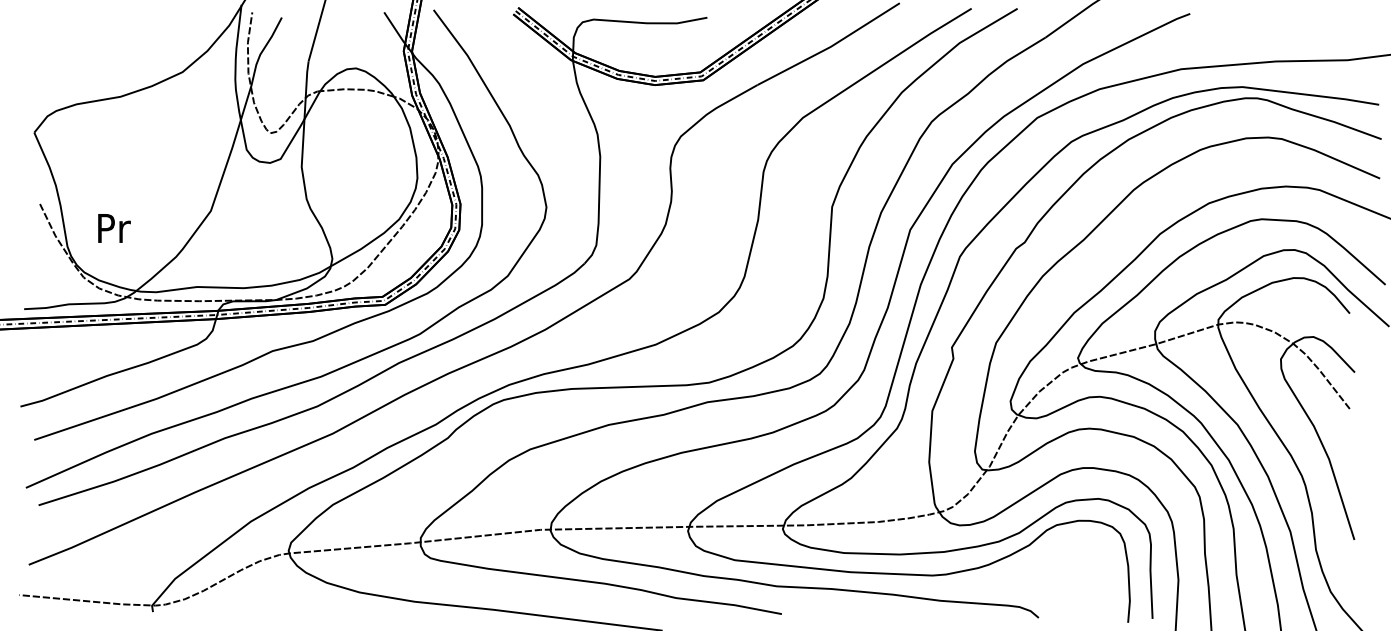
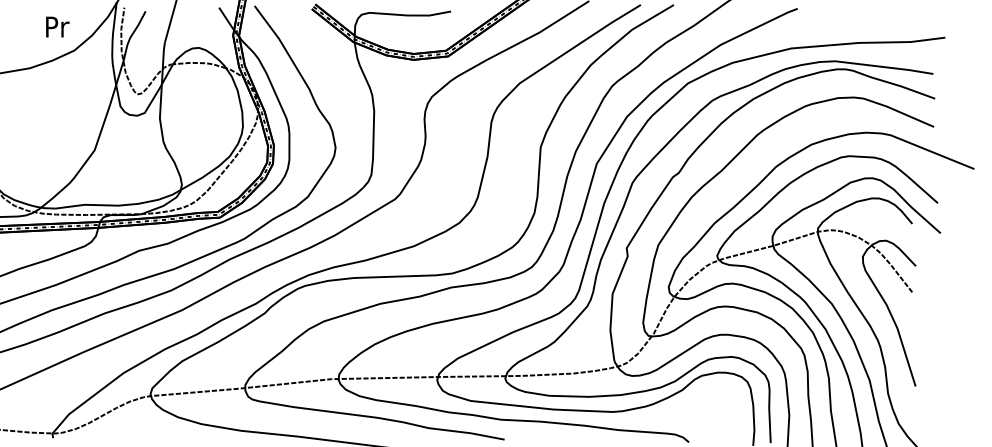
text: (114, 228) -> (57, 27), moved

